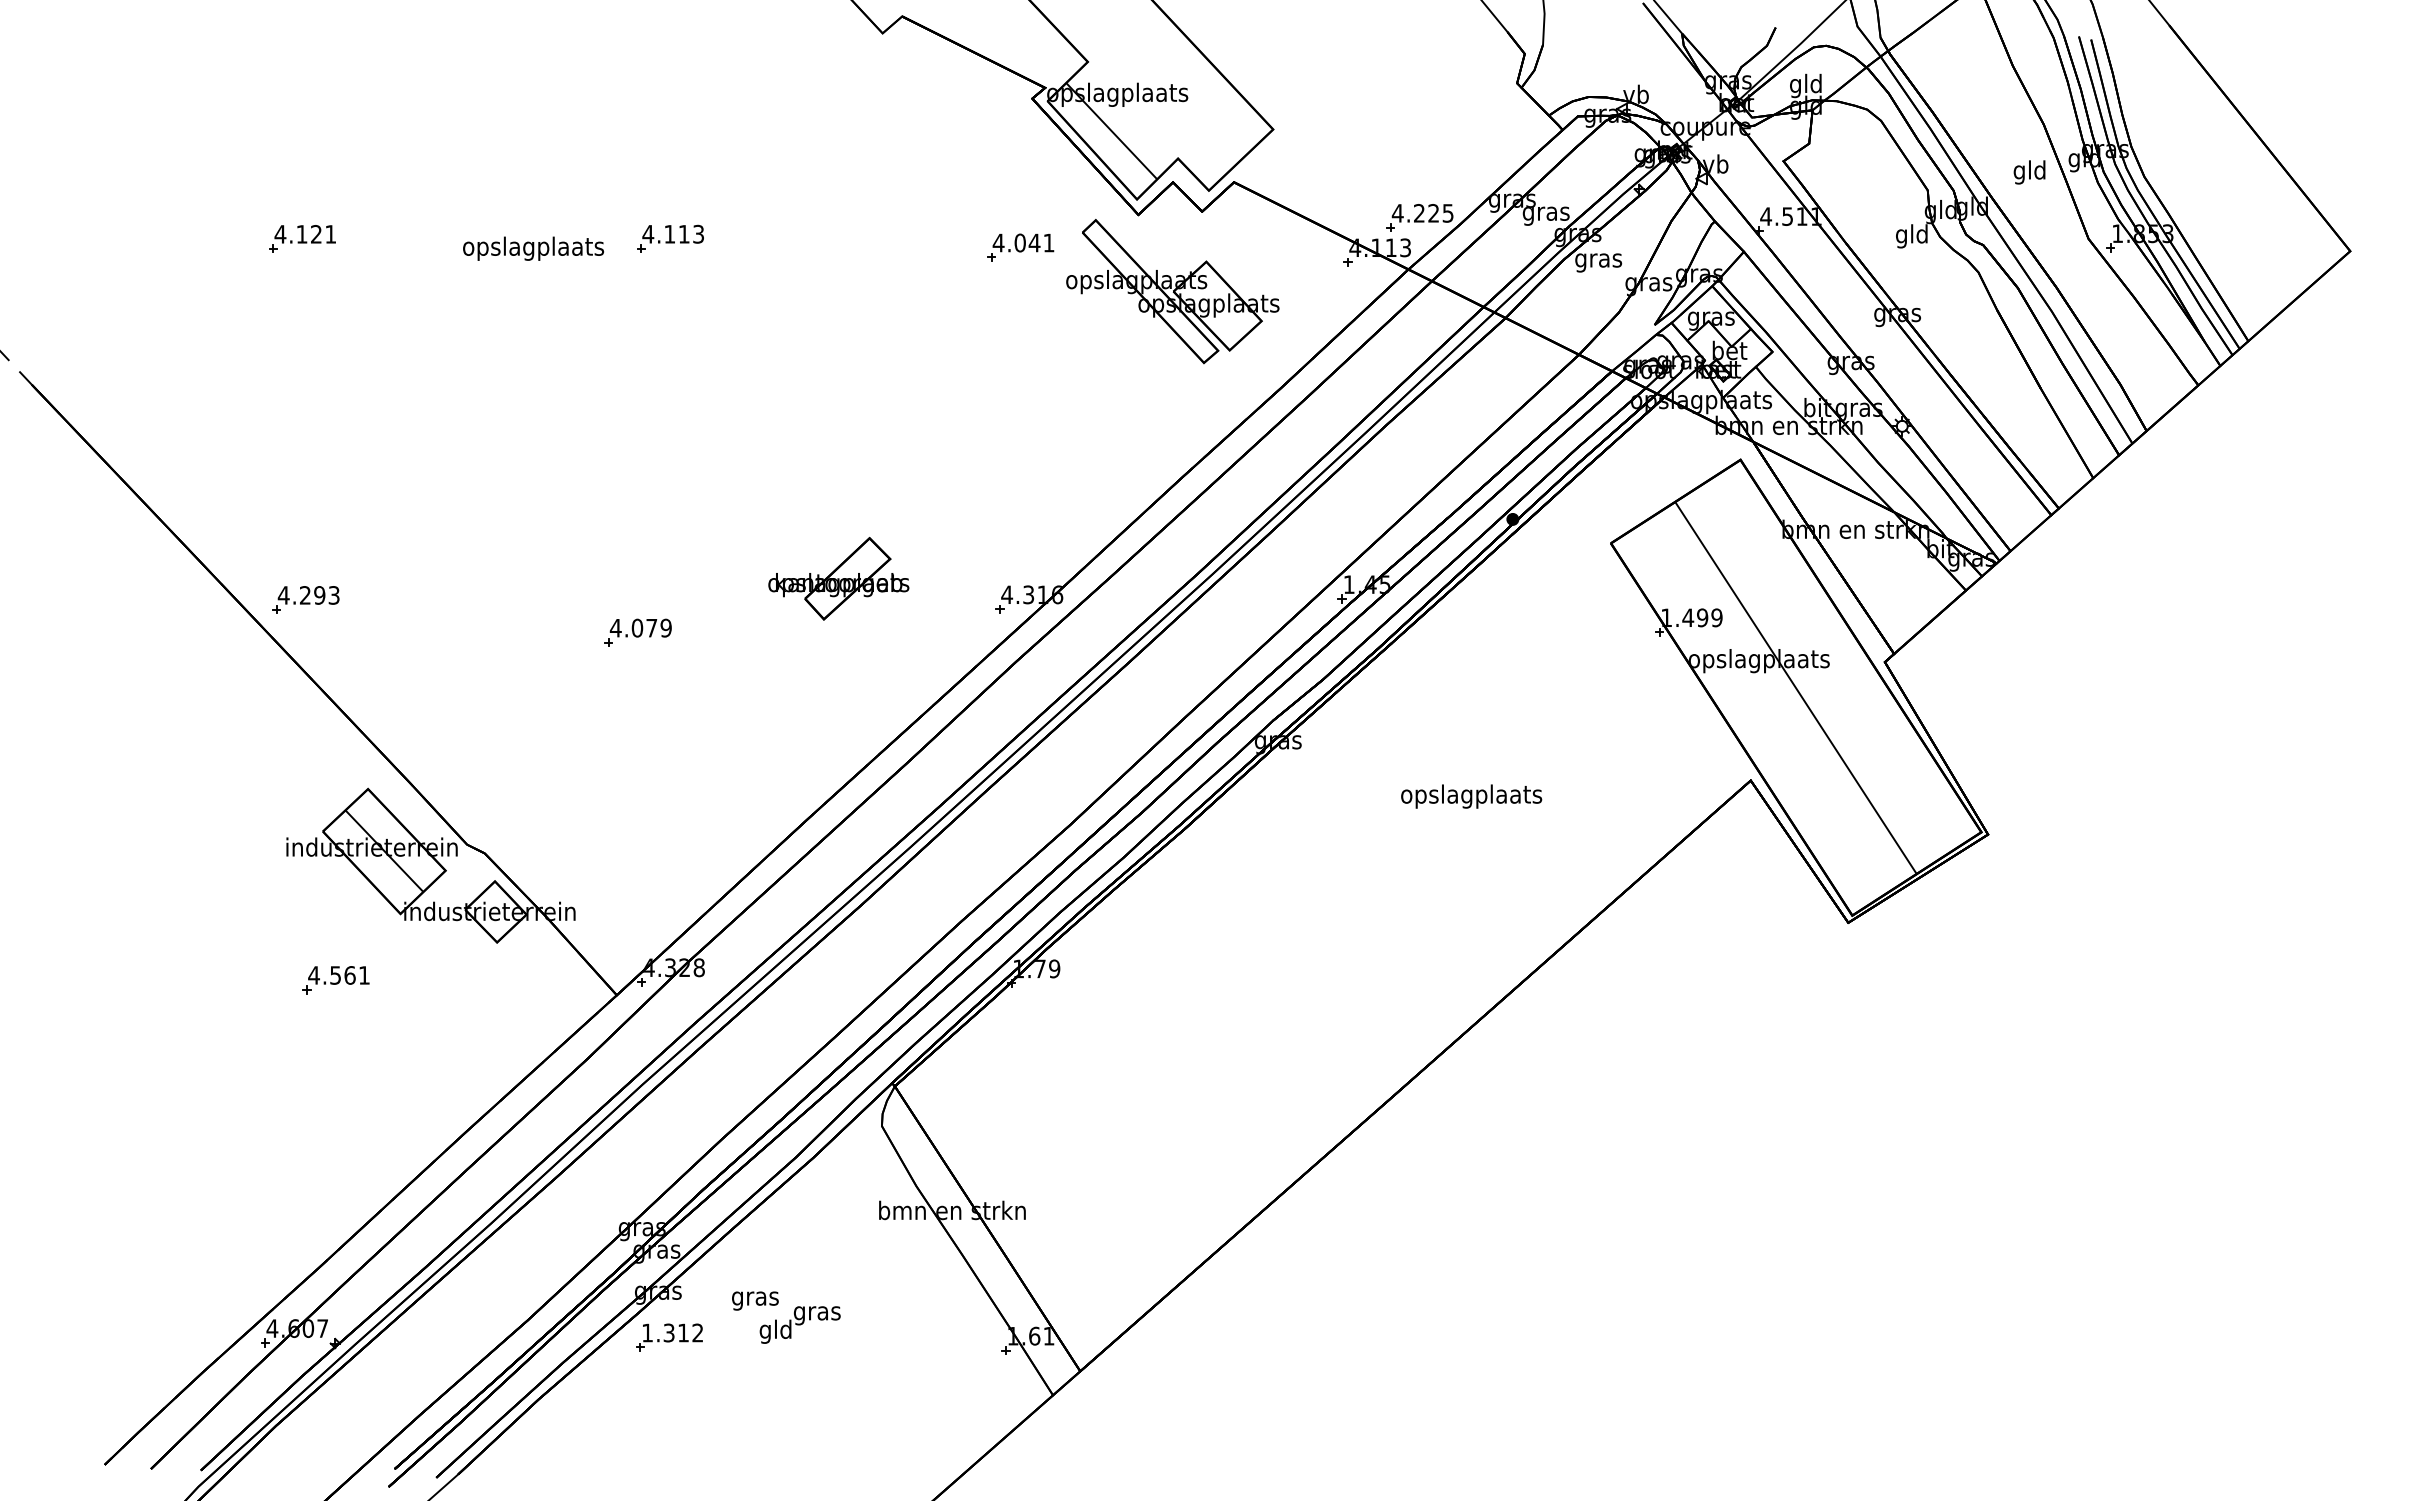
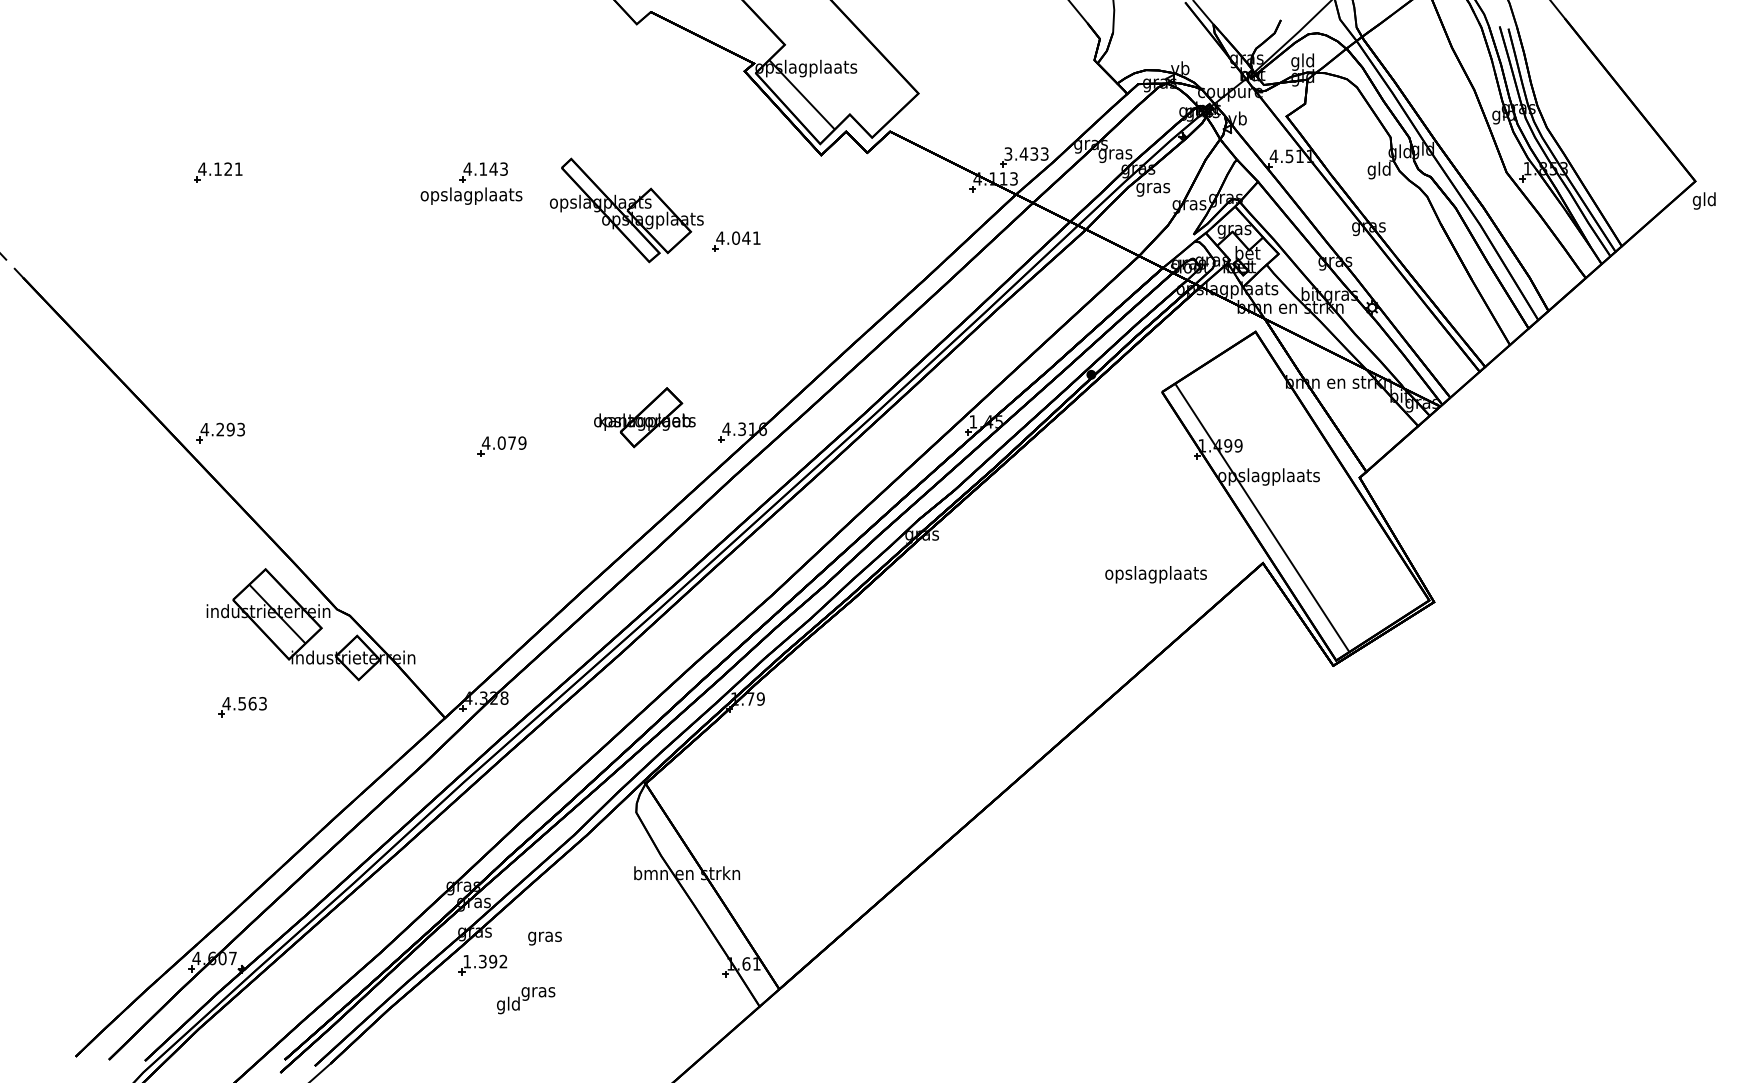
text: (2029, 172) -> (1704, 201), moved
text: (1422, 212) -> (1026, 153), 4.225 -> 3.433
text: (684, 234) -> (493, 169), 4.113 -> 4.143
part: (1020, 247) -> (736, 241), moved
text: (533, 248) -> (471, 195), moved
part: (1172, 291) -> (626, 210), moved
part: (838, 578) -> (644, 417), moved
part: (637, 632) -> (501, 446), moved
line: (1795, 687) -> (1262, 517), moved
text: (1471, 796) -> (1156, 574), moved
text: (364, 975) -> (263, 703), 4.561 -> 4.563
text: (799, 1324) -> (525, 1000), moved
text: (683, 1332) -> (493, 961), 1.312 -> 1.392

